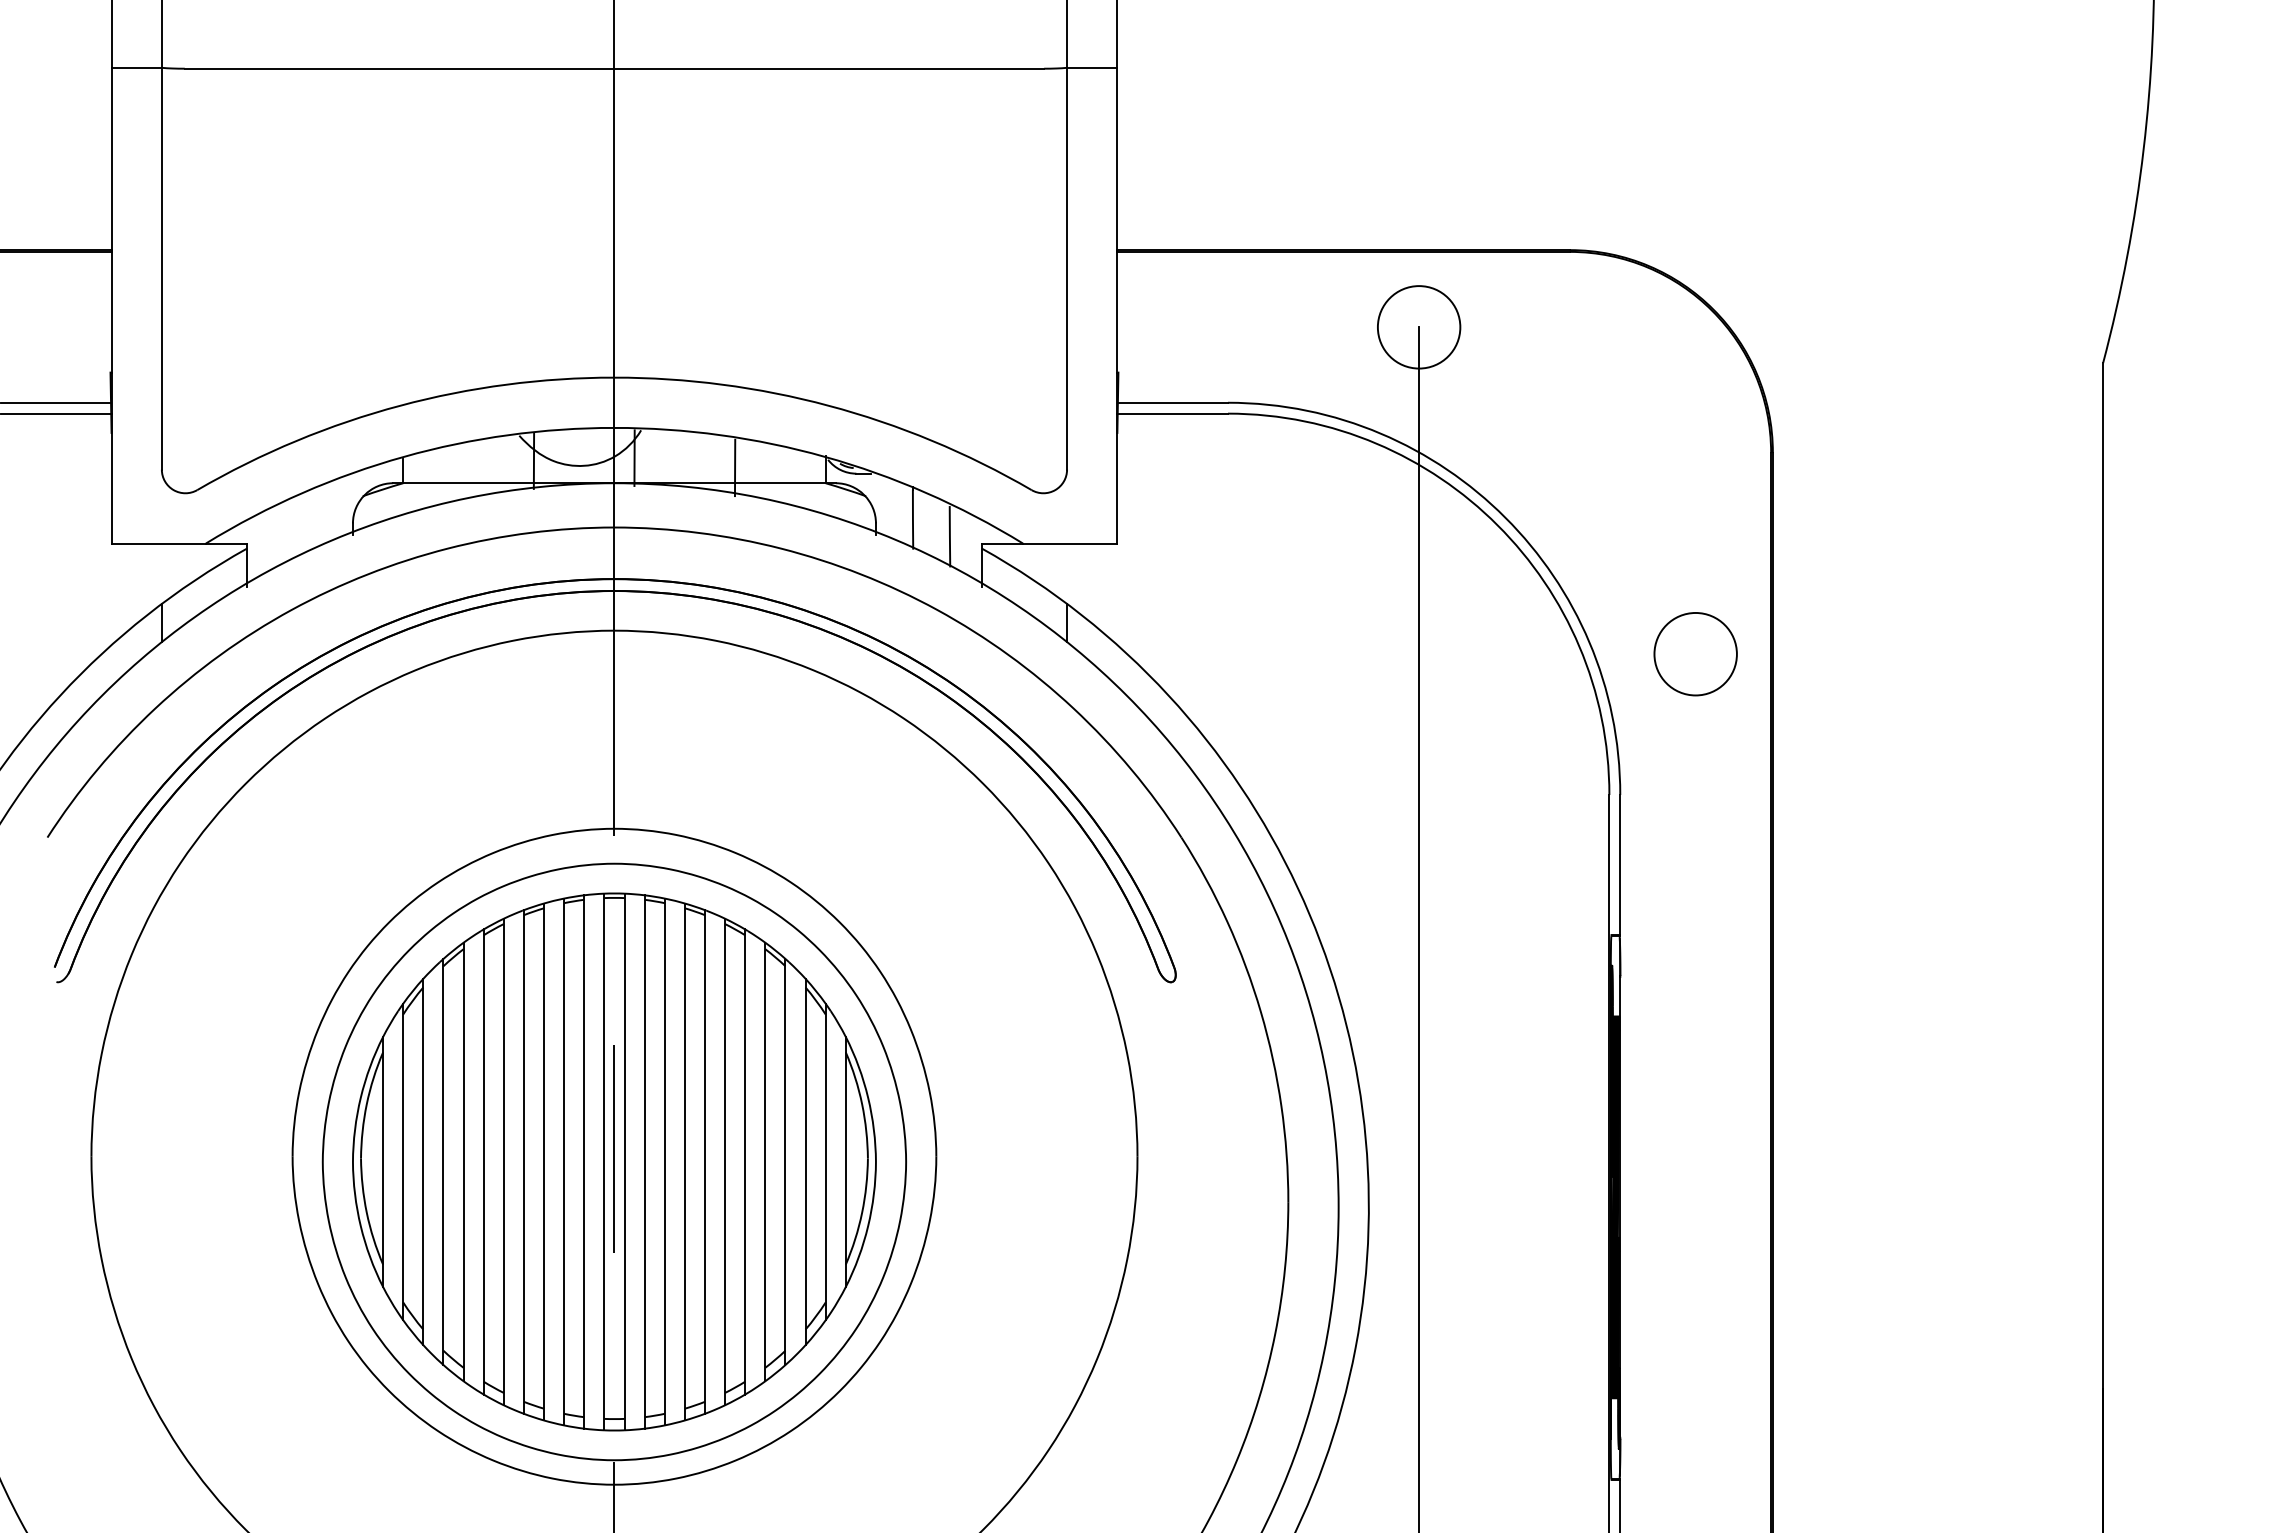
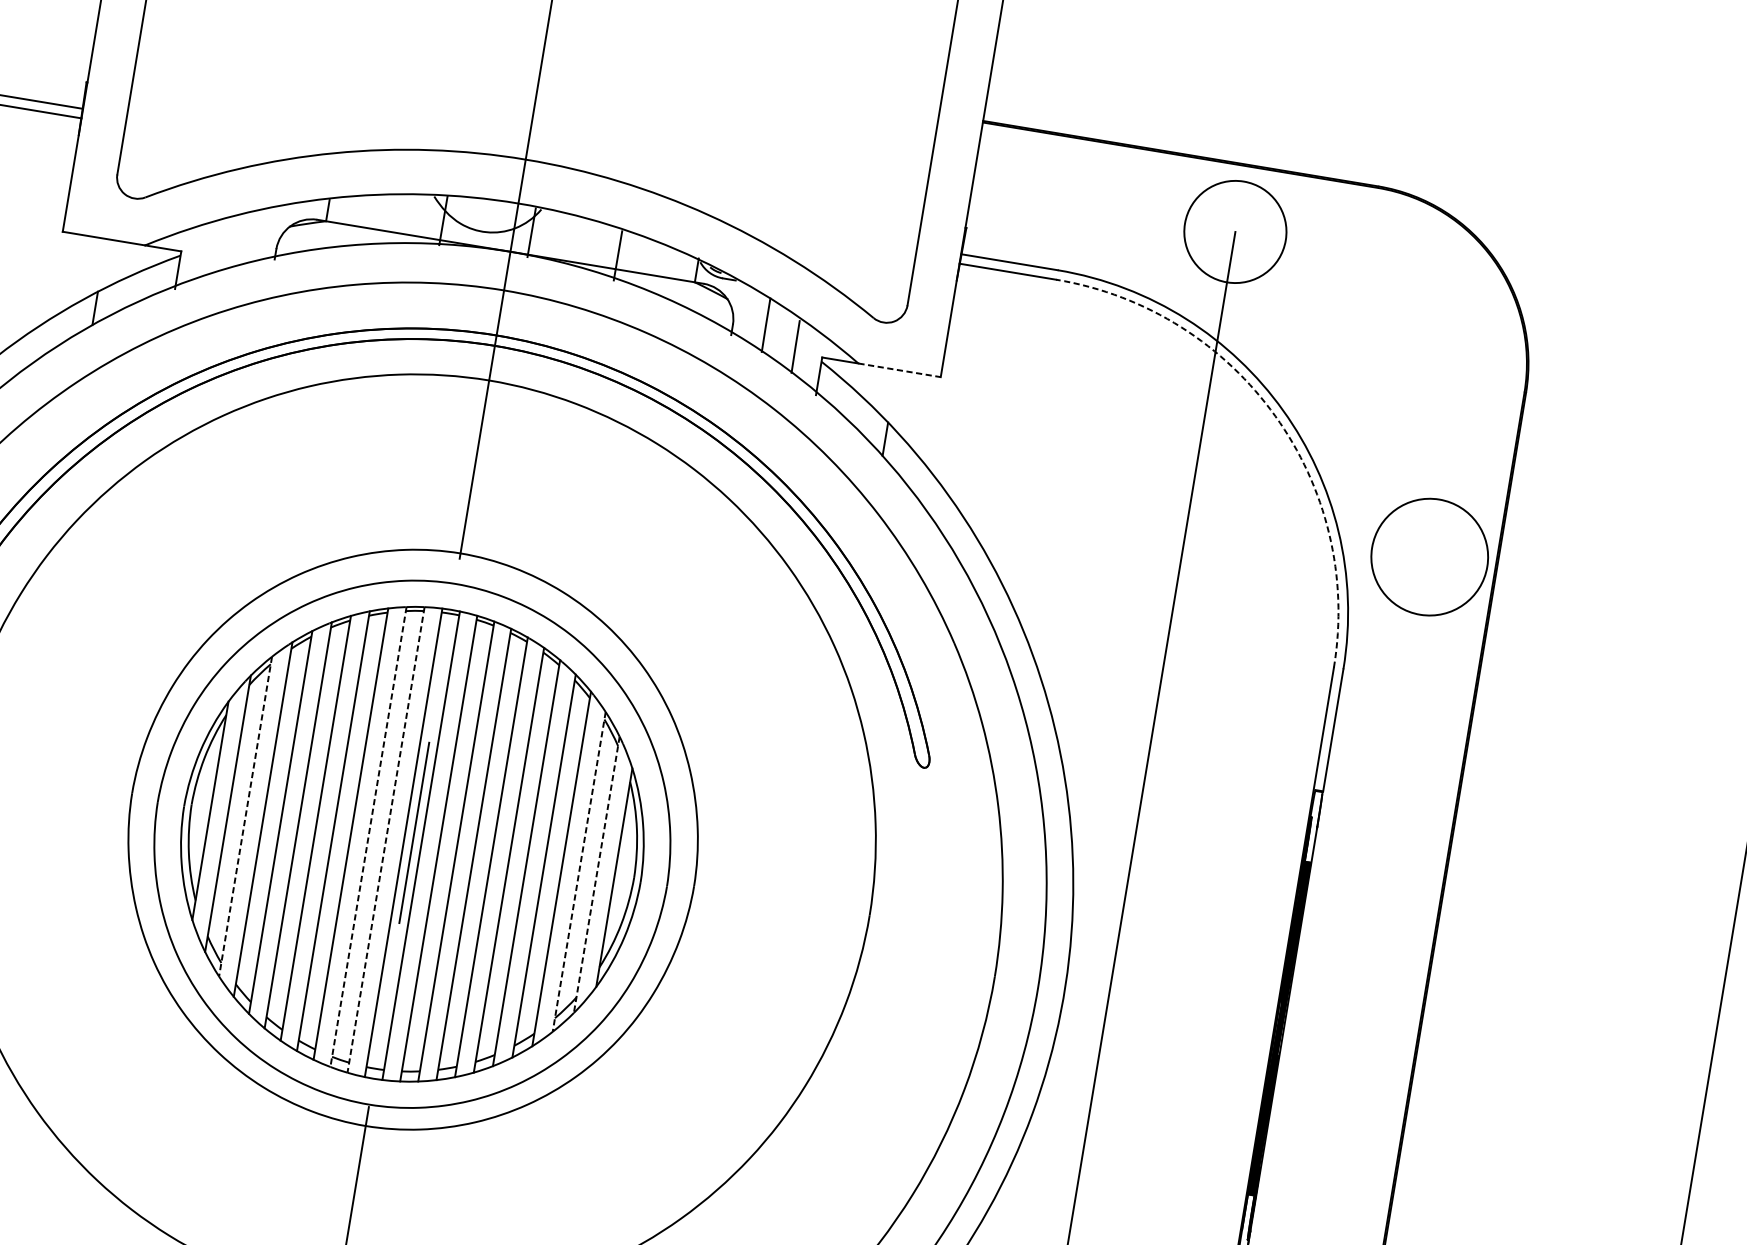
circle: (1418, 327) -> (1234, 232), size x1.4
arc: (1497, 525) -> (1275, 416), solid -> dashed
line: (1070, 543) -> (899, 370), solid -> dashed
circle: (1695, 654) -> (1429, 557), size x1.6
line: (423, 1162) -> (245, 817), solid -> dashed
line: (564, 1162) -> (368, 837), solid -> dashed
line: (584, 1162) -> (386, 840), solid -> dashed
line: (805, 1162) -> (579, 872), solid -> dashed
line: (825, 1162) -> (596, 875), solid -> dashed

